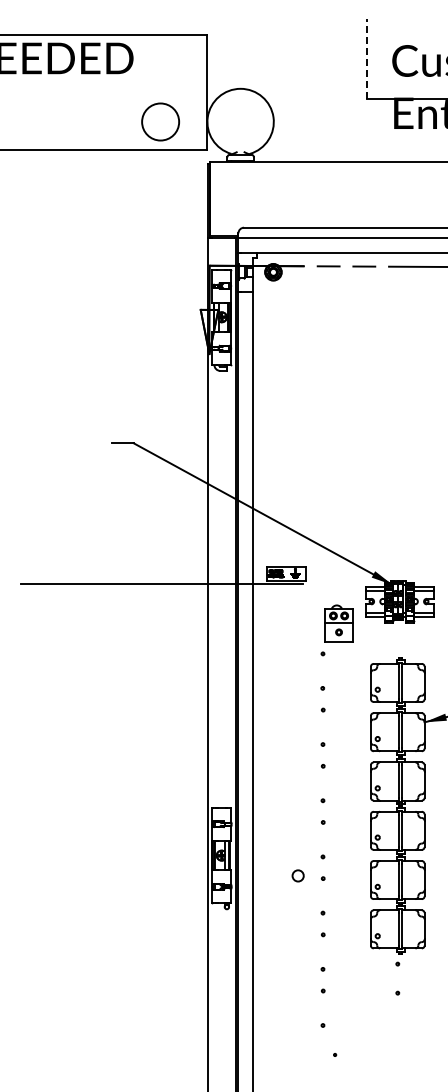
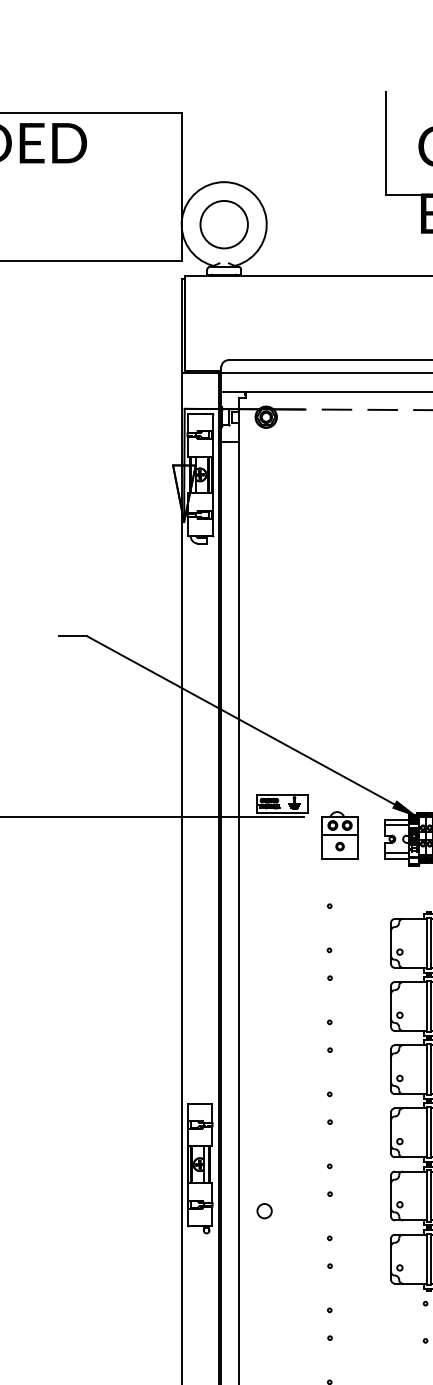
line: (367, 58) -> (386, 143), dashed -> solid
circle: (160, 121) -> (224, 224), moved
part: (338, 623) -> (339, 835), moved
circle: (297, 875) -> (263, 1210), moved

